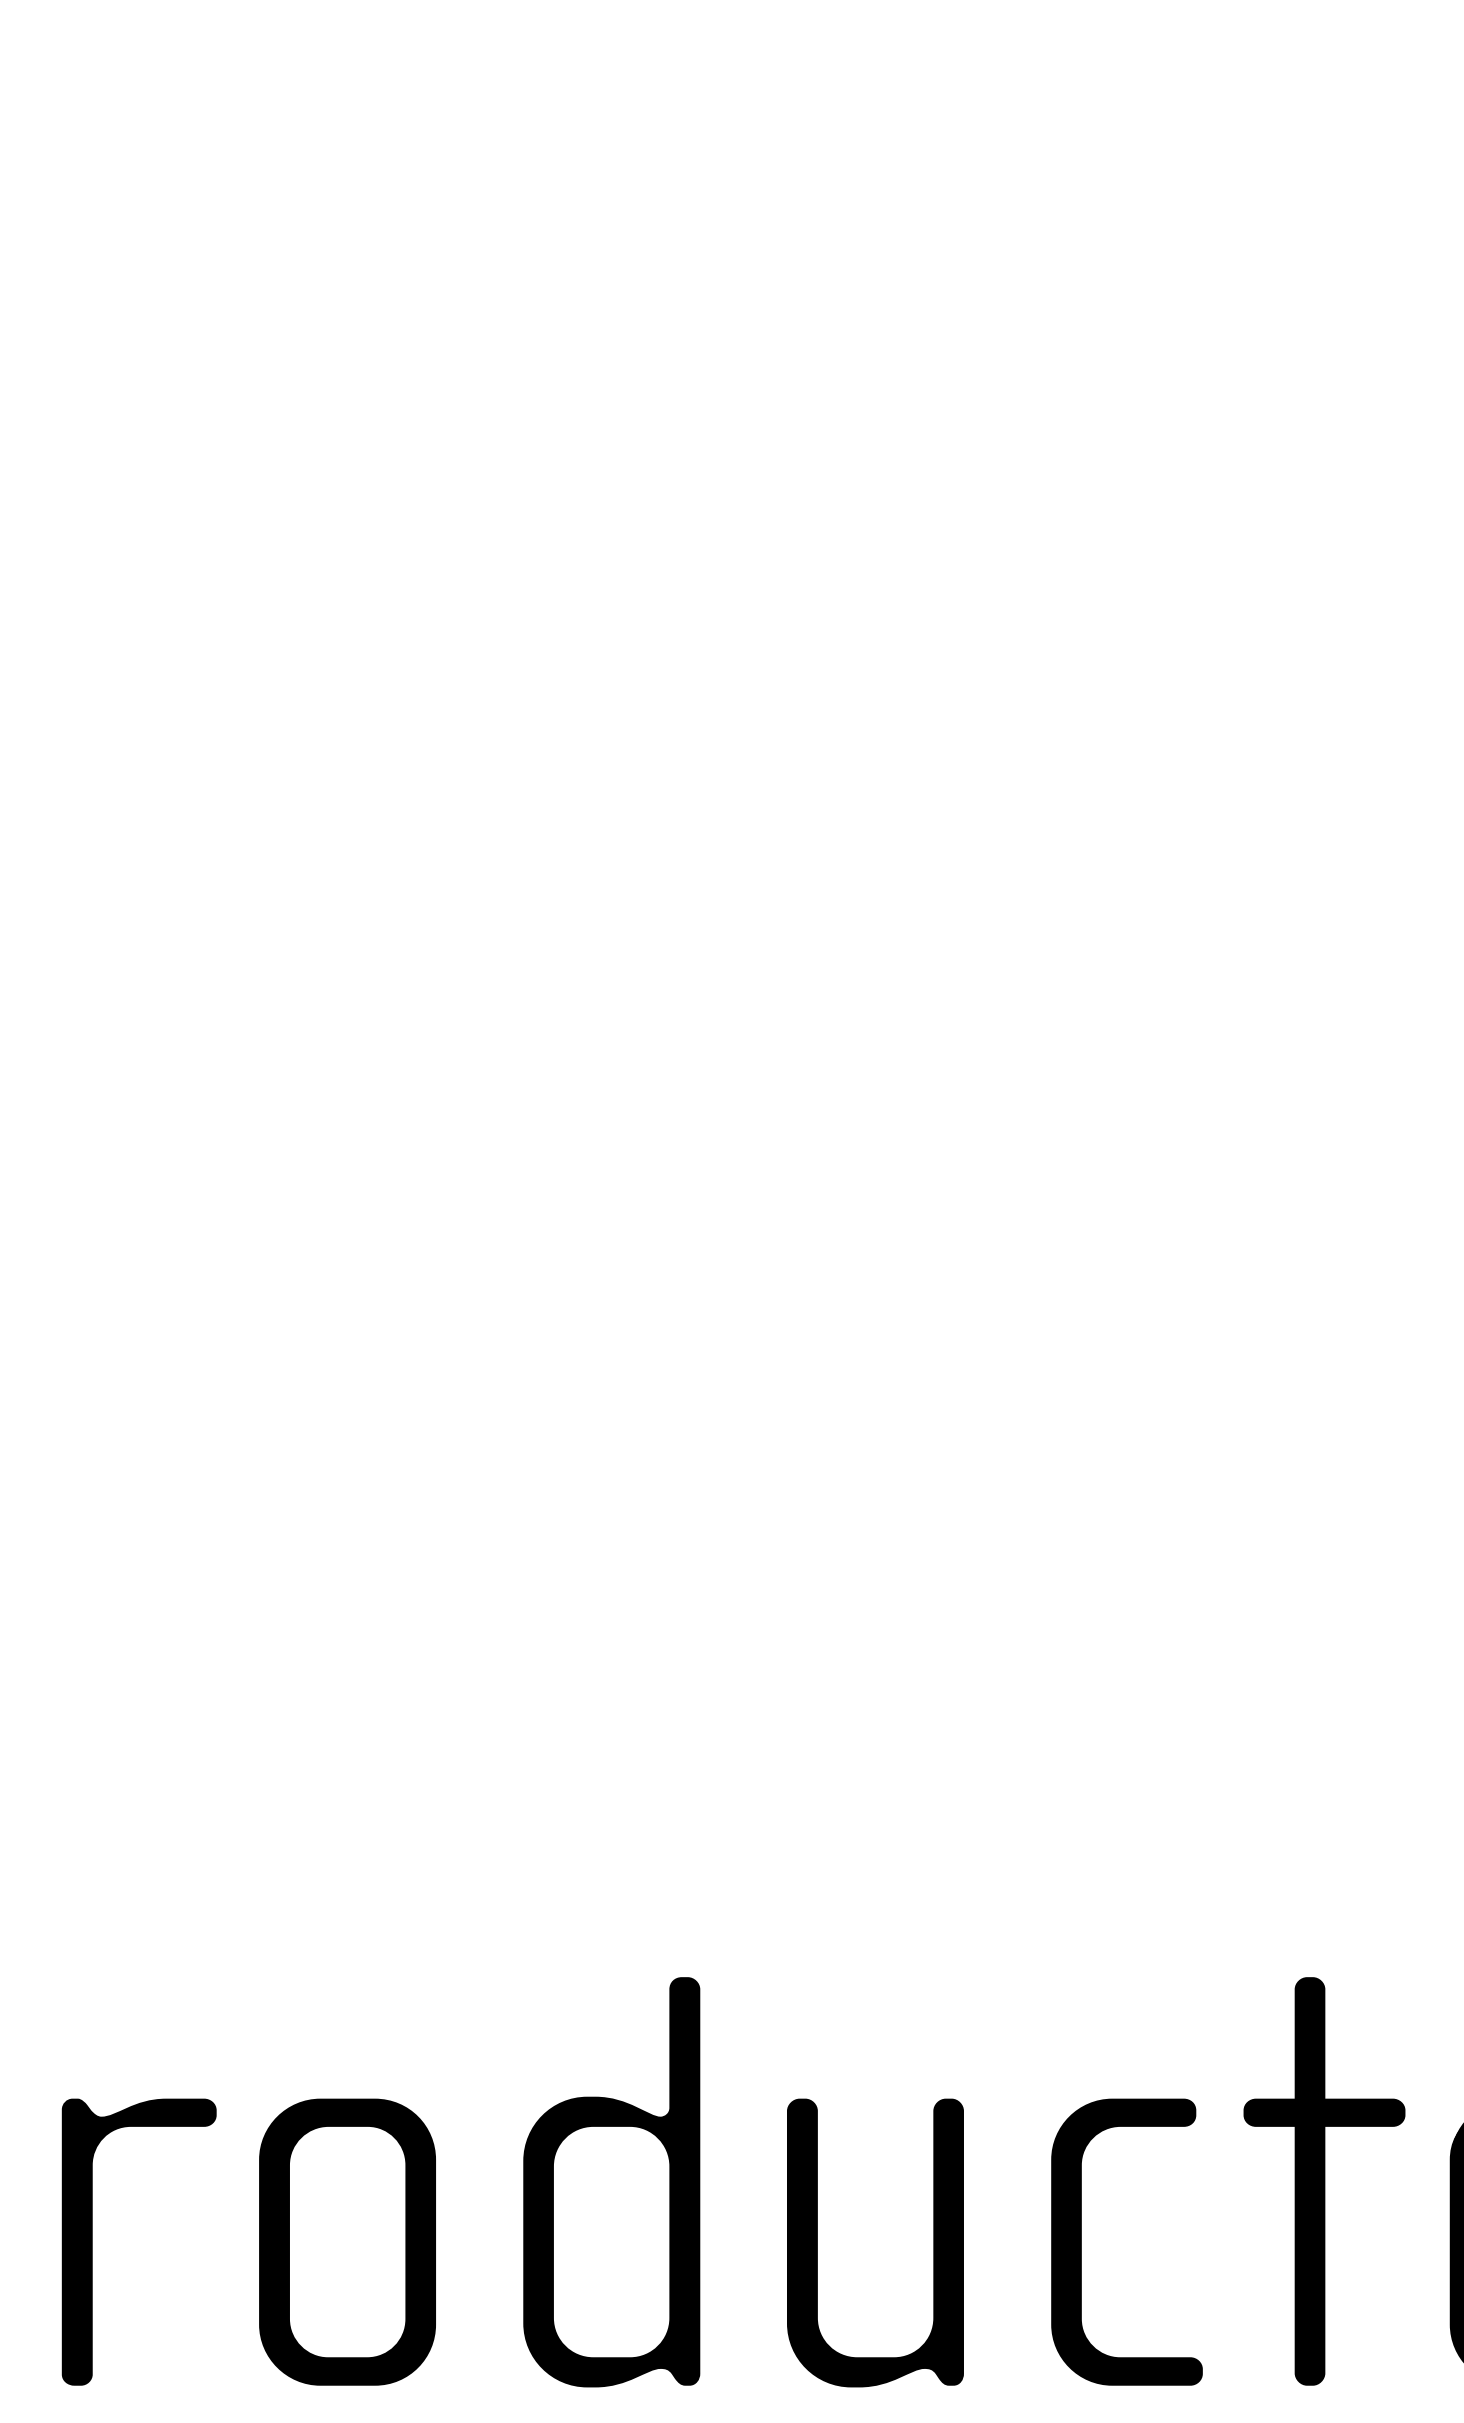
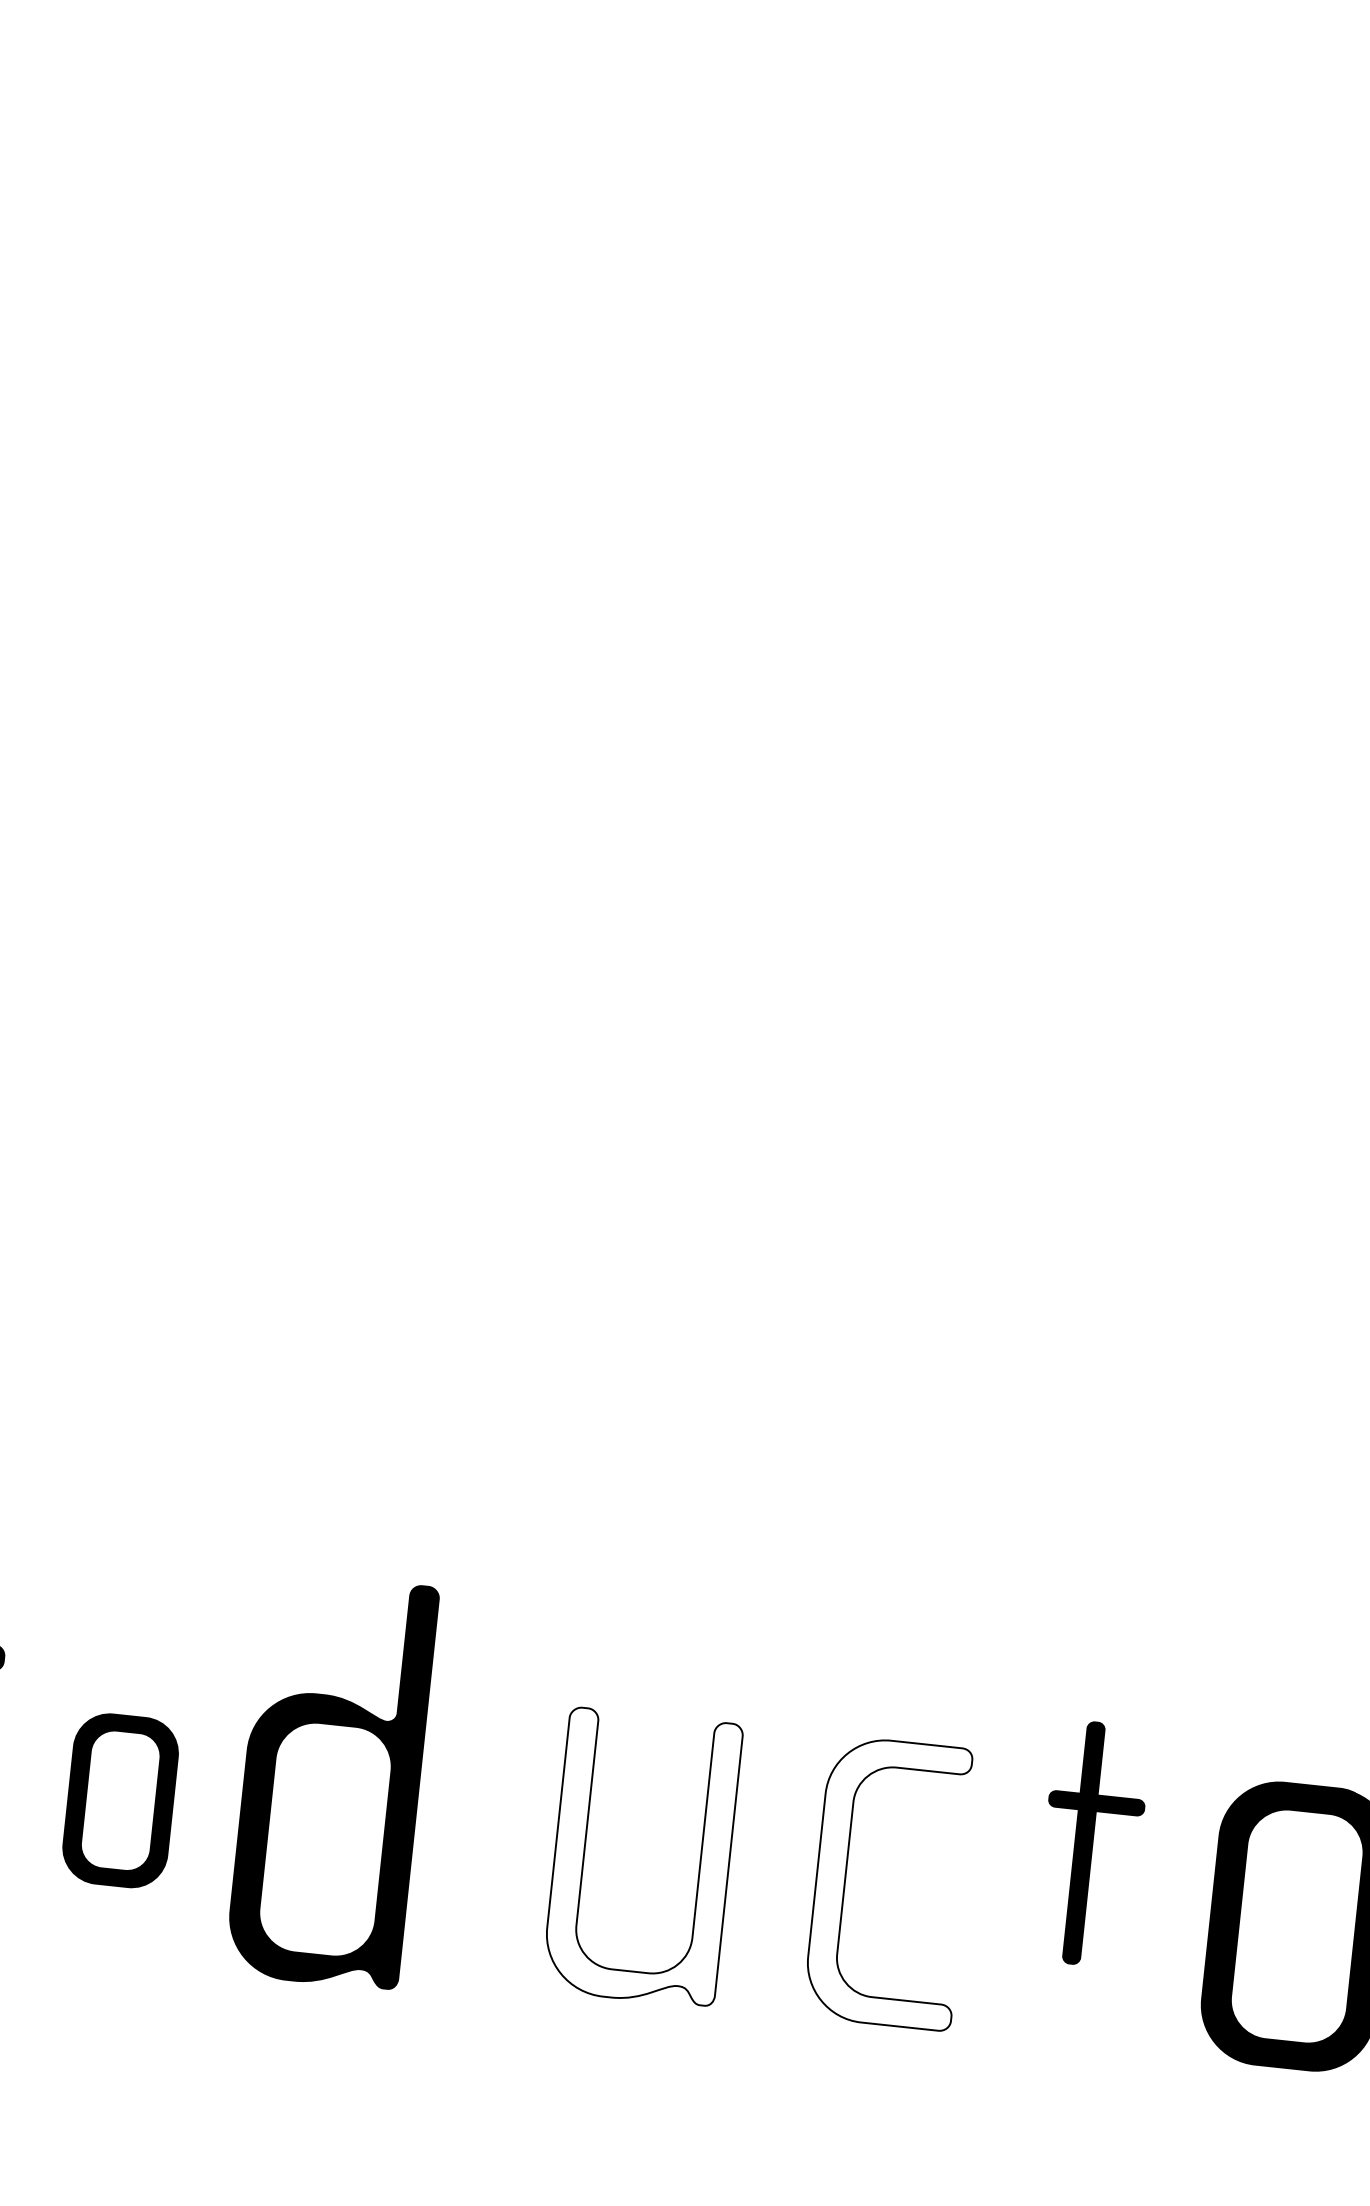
part: (1324, 2181) -> (1092, 1844), size x0.6
part: (611, 2182) -> (331, 1780), moved
part: (347, 2241) -> (120, 1800), size x0.6
fill: (1126, 2241) -> (890, 1882), removed
fill: (875, 2242) -> (642, 1856), removed

